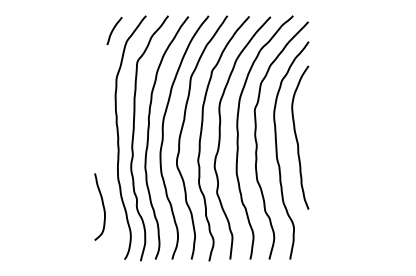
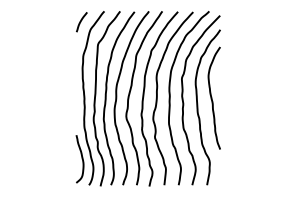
curve: (102, 206) -> (81, 158), moved

